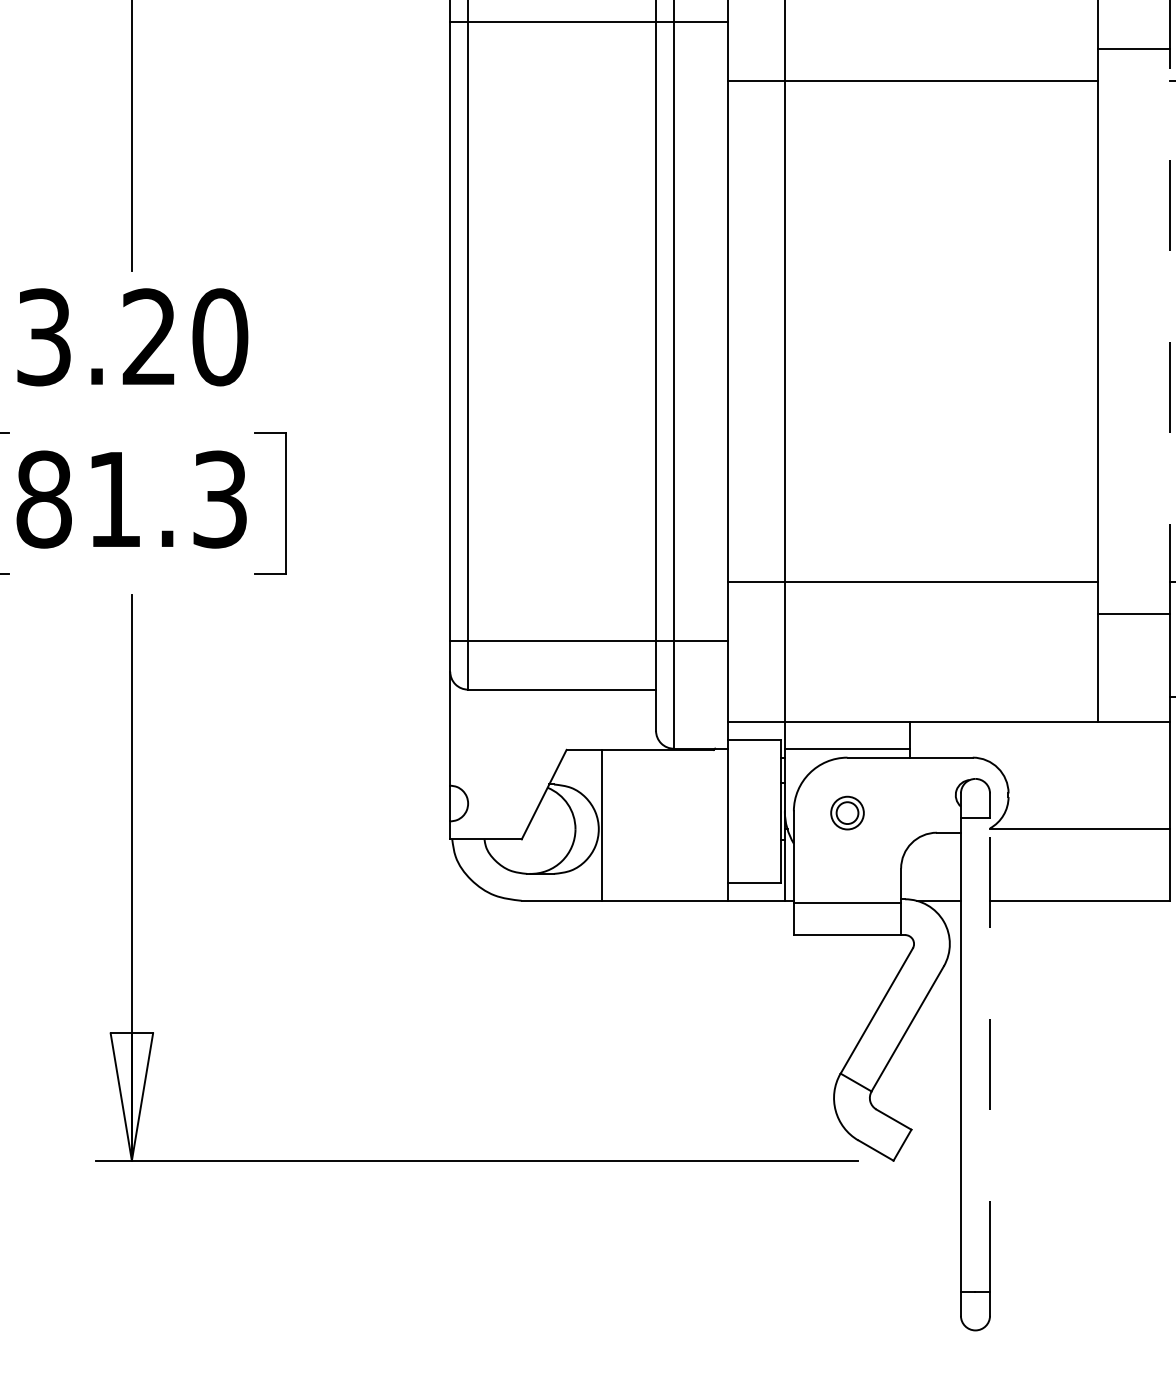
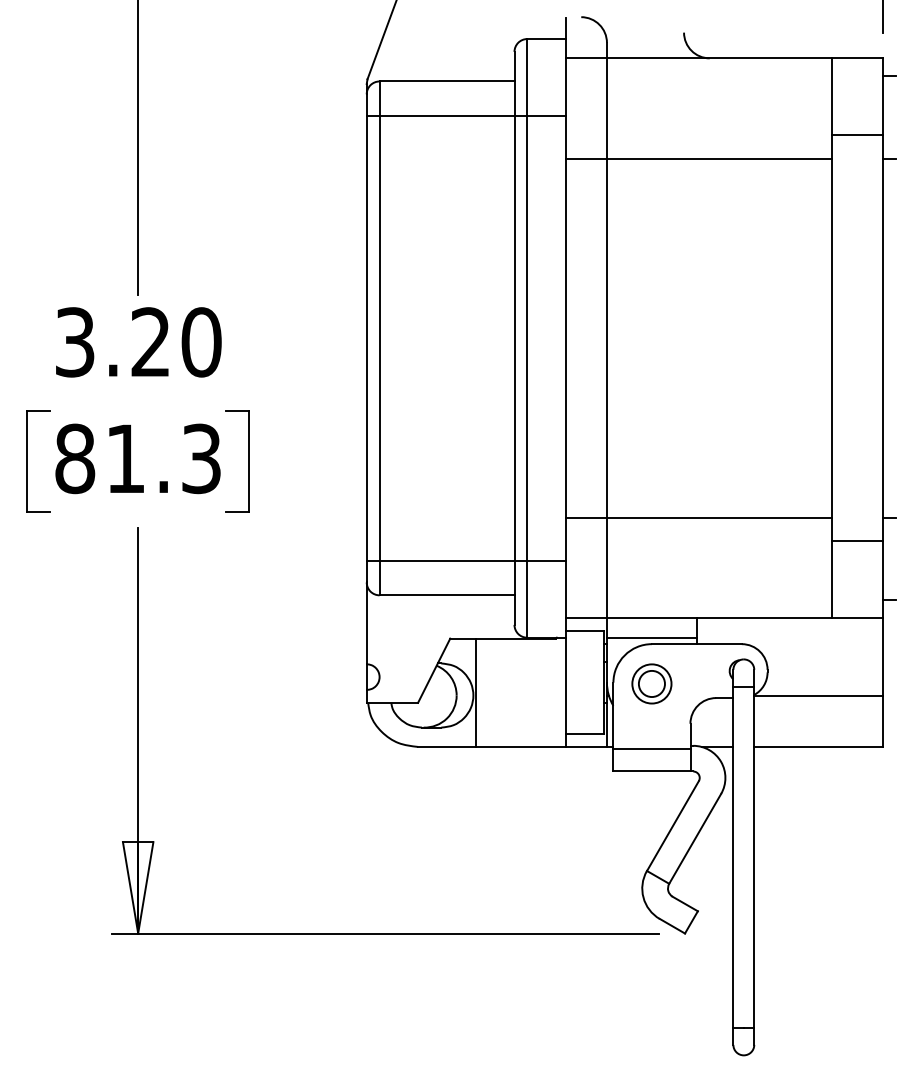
line: (1170, 331) -> (883, 338), dashed -> solid
part: (846, 812) -> (651, 683), size x1.67
line: (990, 1053) -> (754, 856), dashed -> solid

